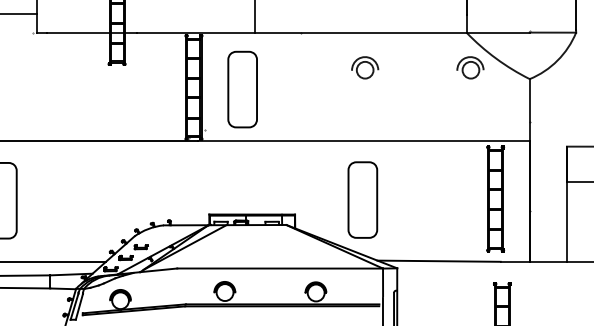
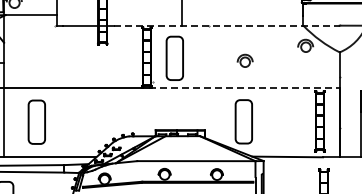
line: (334, 32) -> (227, 25), solid -> dashed
part: (363, 67) -> (244, 60), moved
line: (365, 142) -> (245, 88), solid -> dashed

